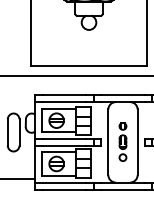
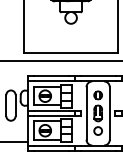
part: (122, 141) -> (97, 112), size x1.43

